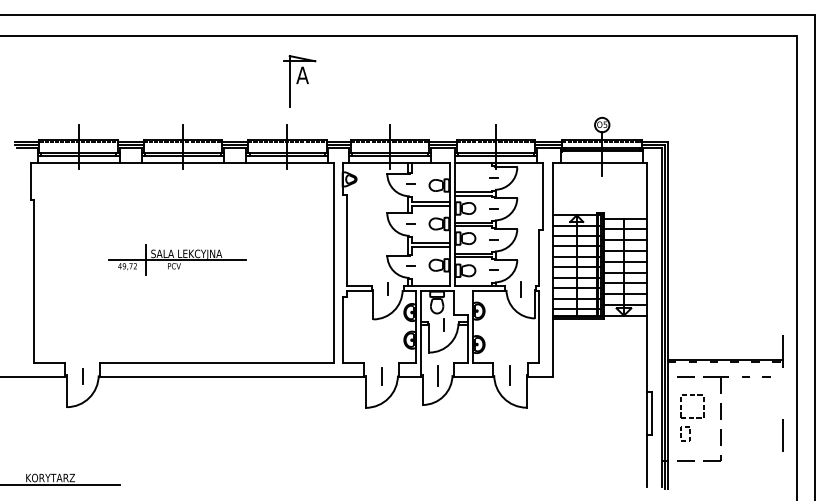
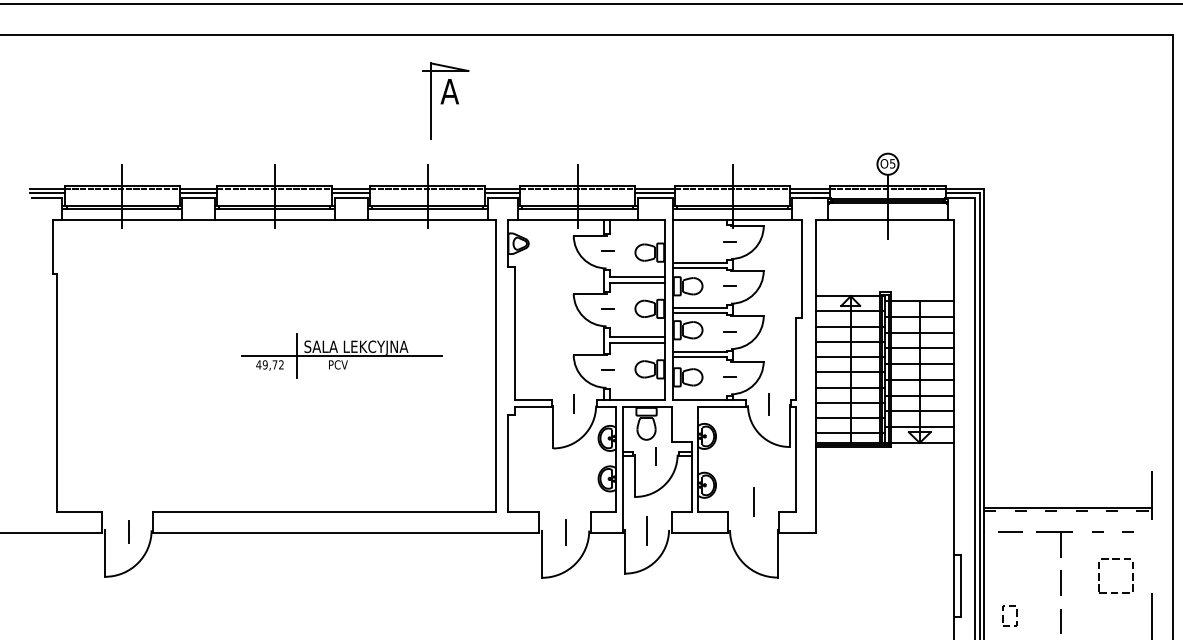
part: (177, 259) -> (342, 355), moved
line: (509, 375) -> (752, 502), moved
part: (692, 395) -> (1116, 559), moved

